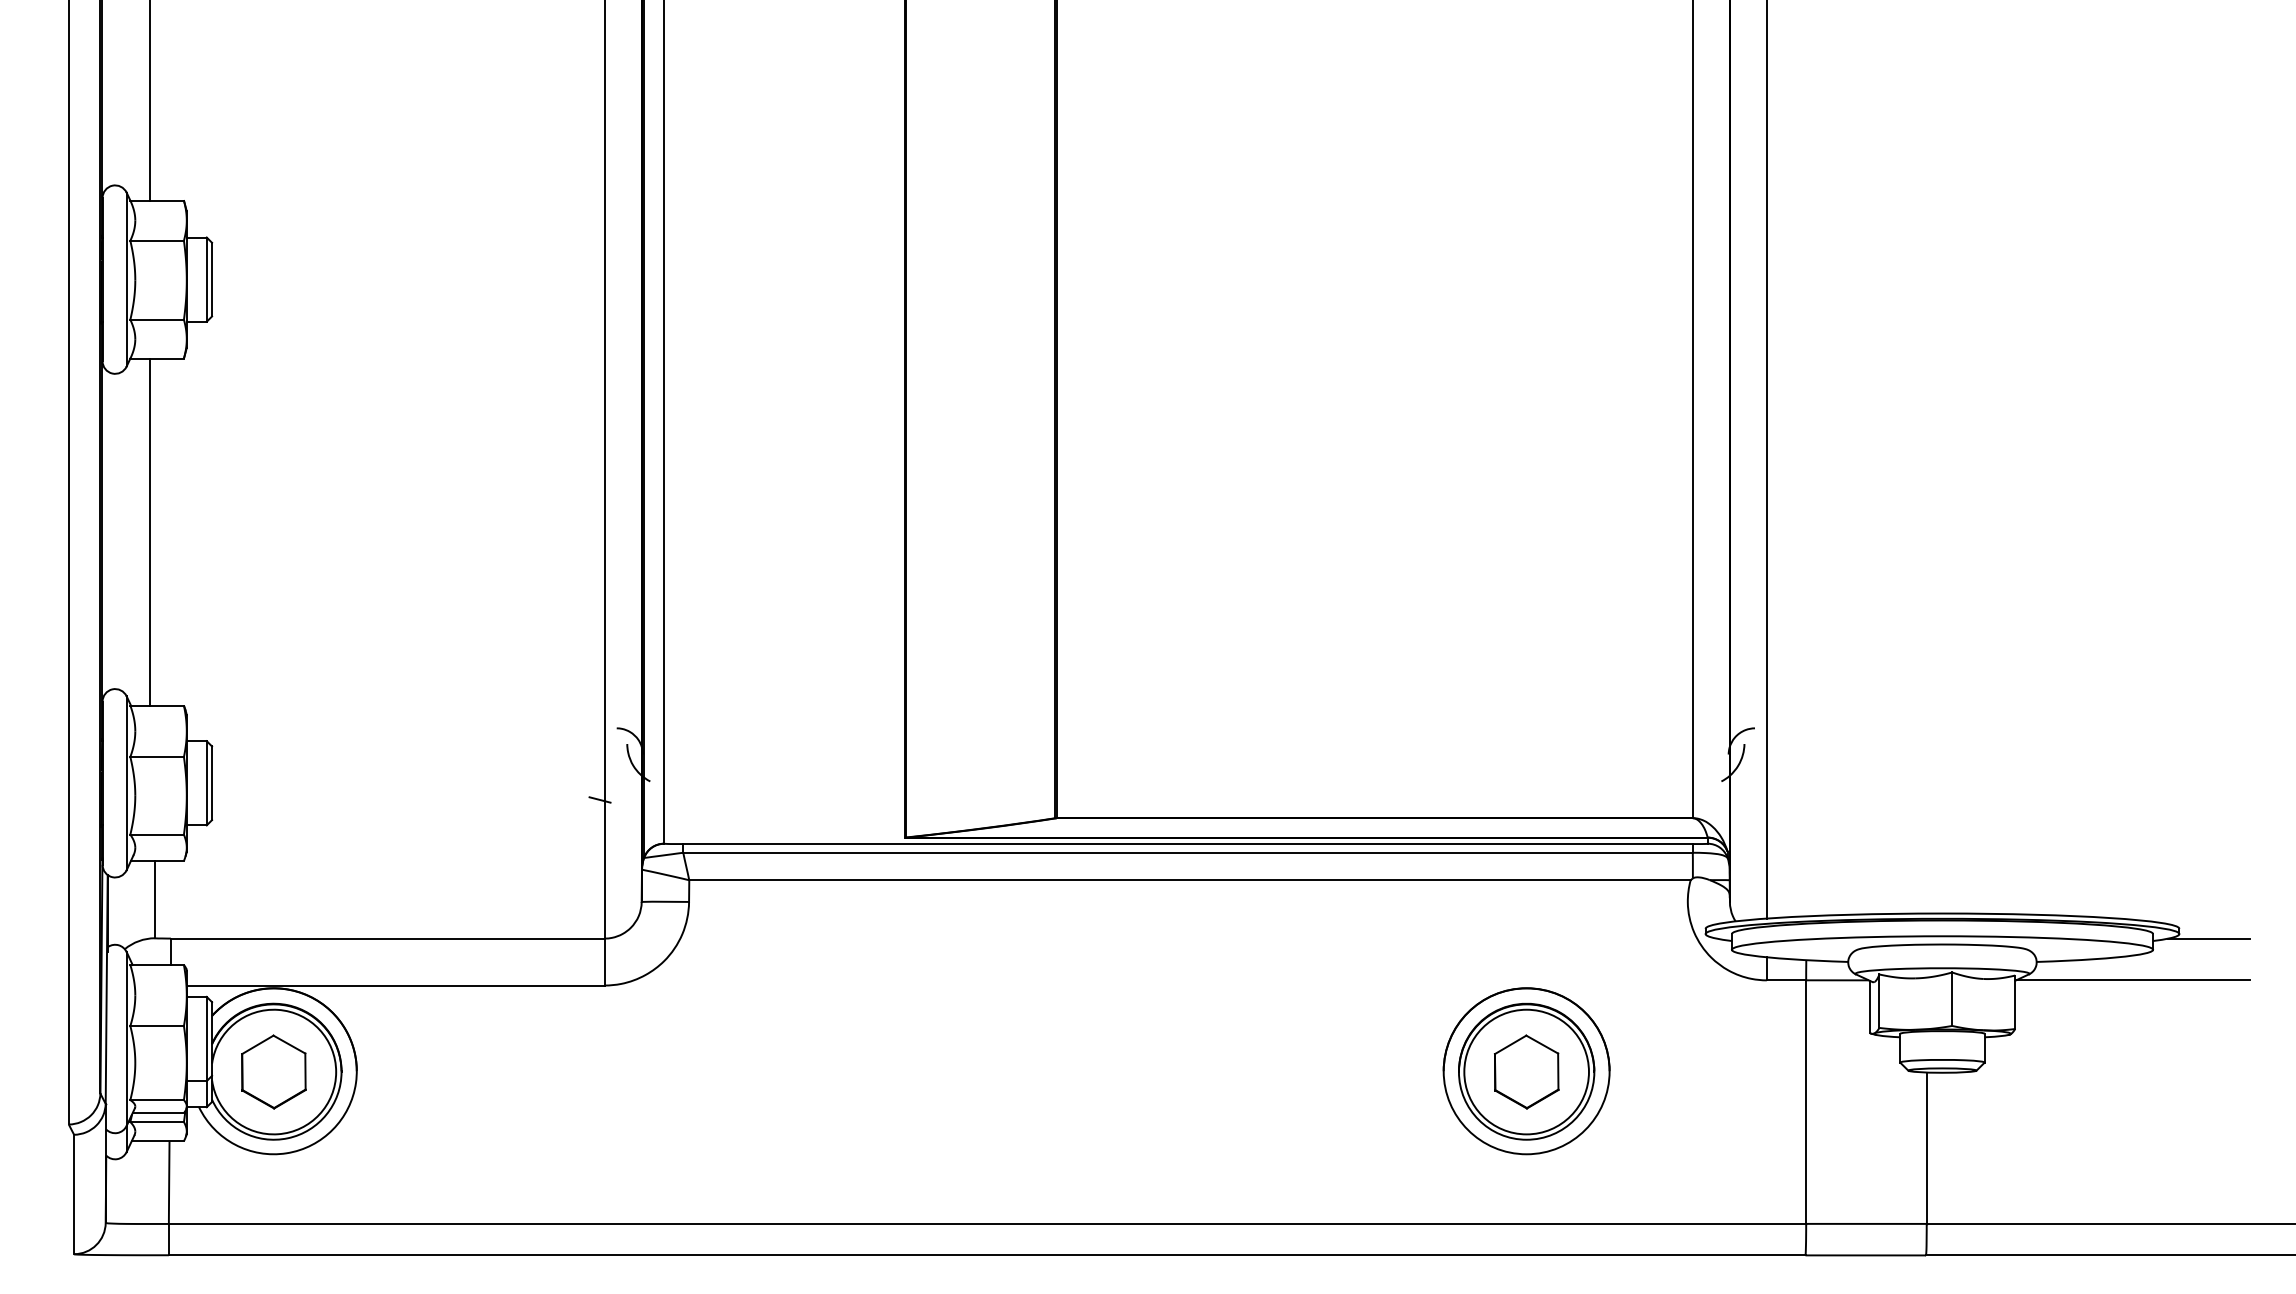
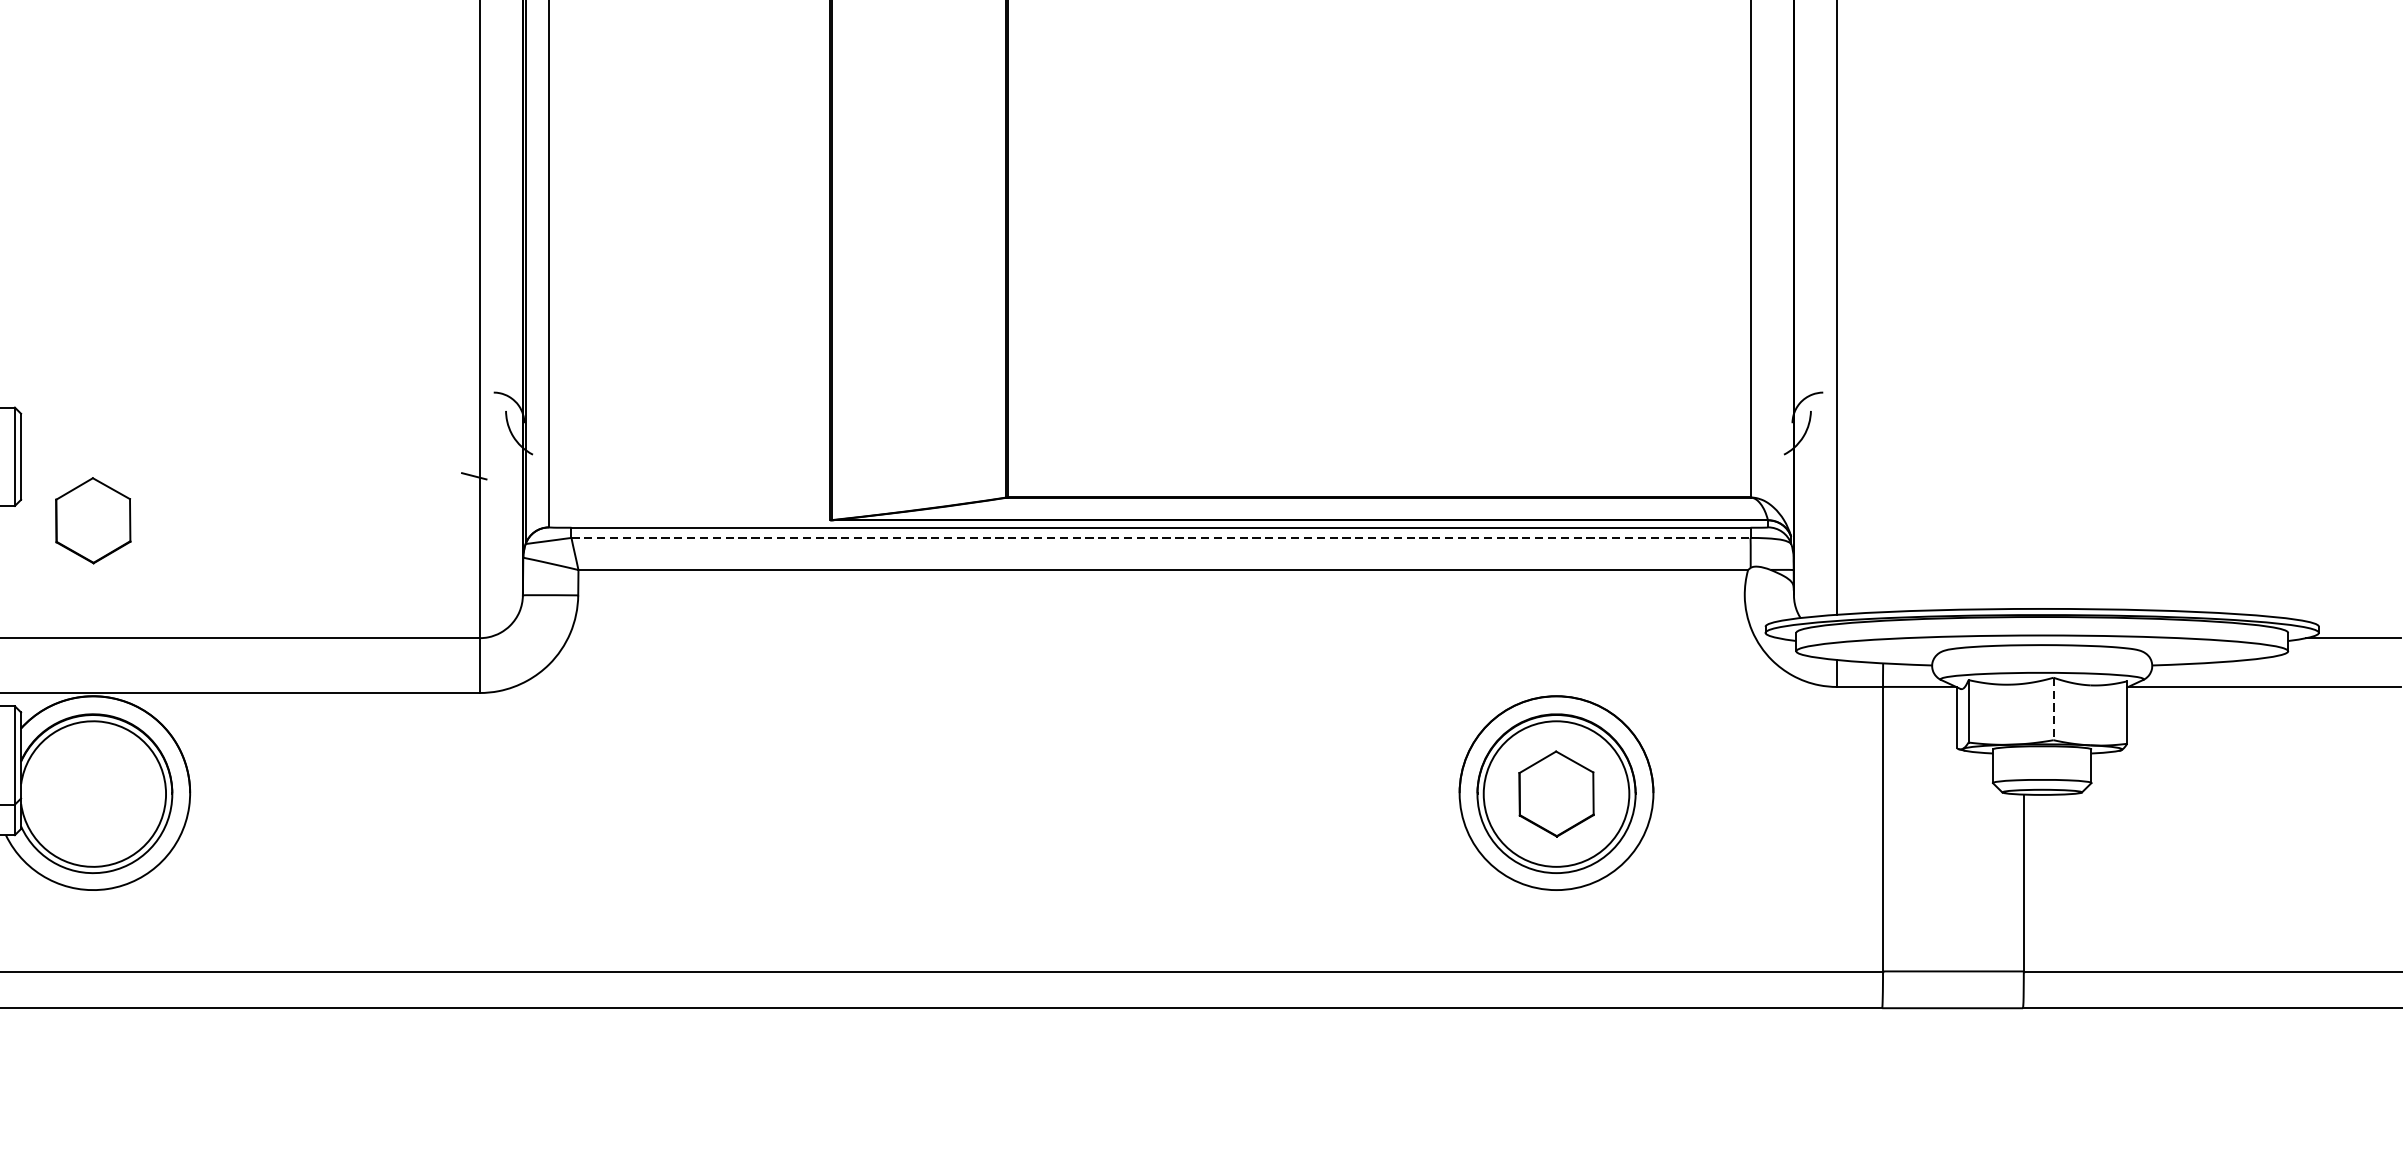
line: (1188, 852) -> (1161, 537), solid -> dashed
line: (1952, 999) -> (2053, 709), solid -> dashed
part: (273, 1071) -> (92, 520), moved

